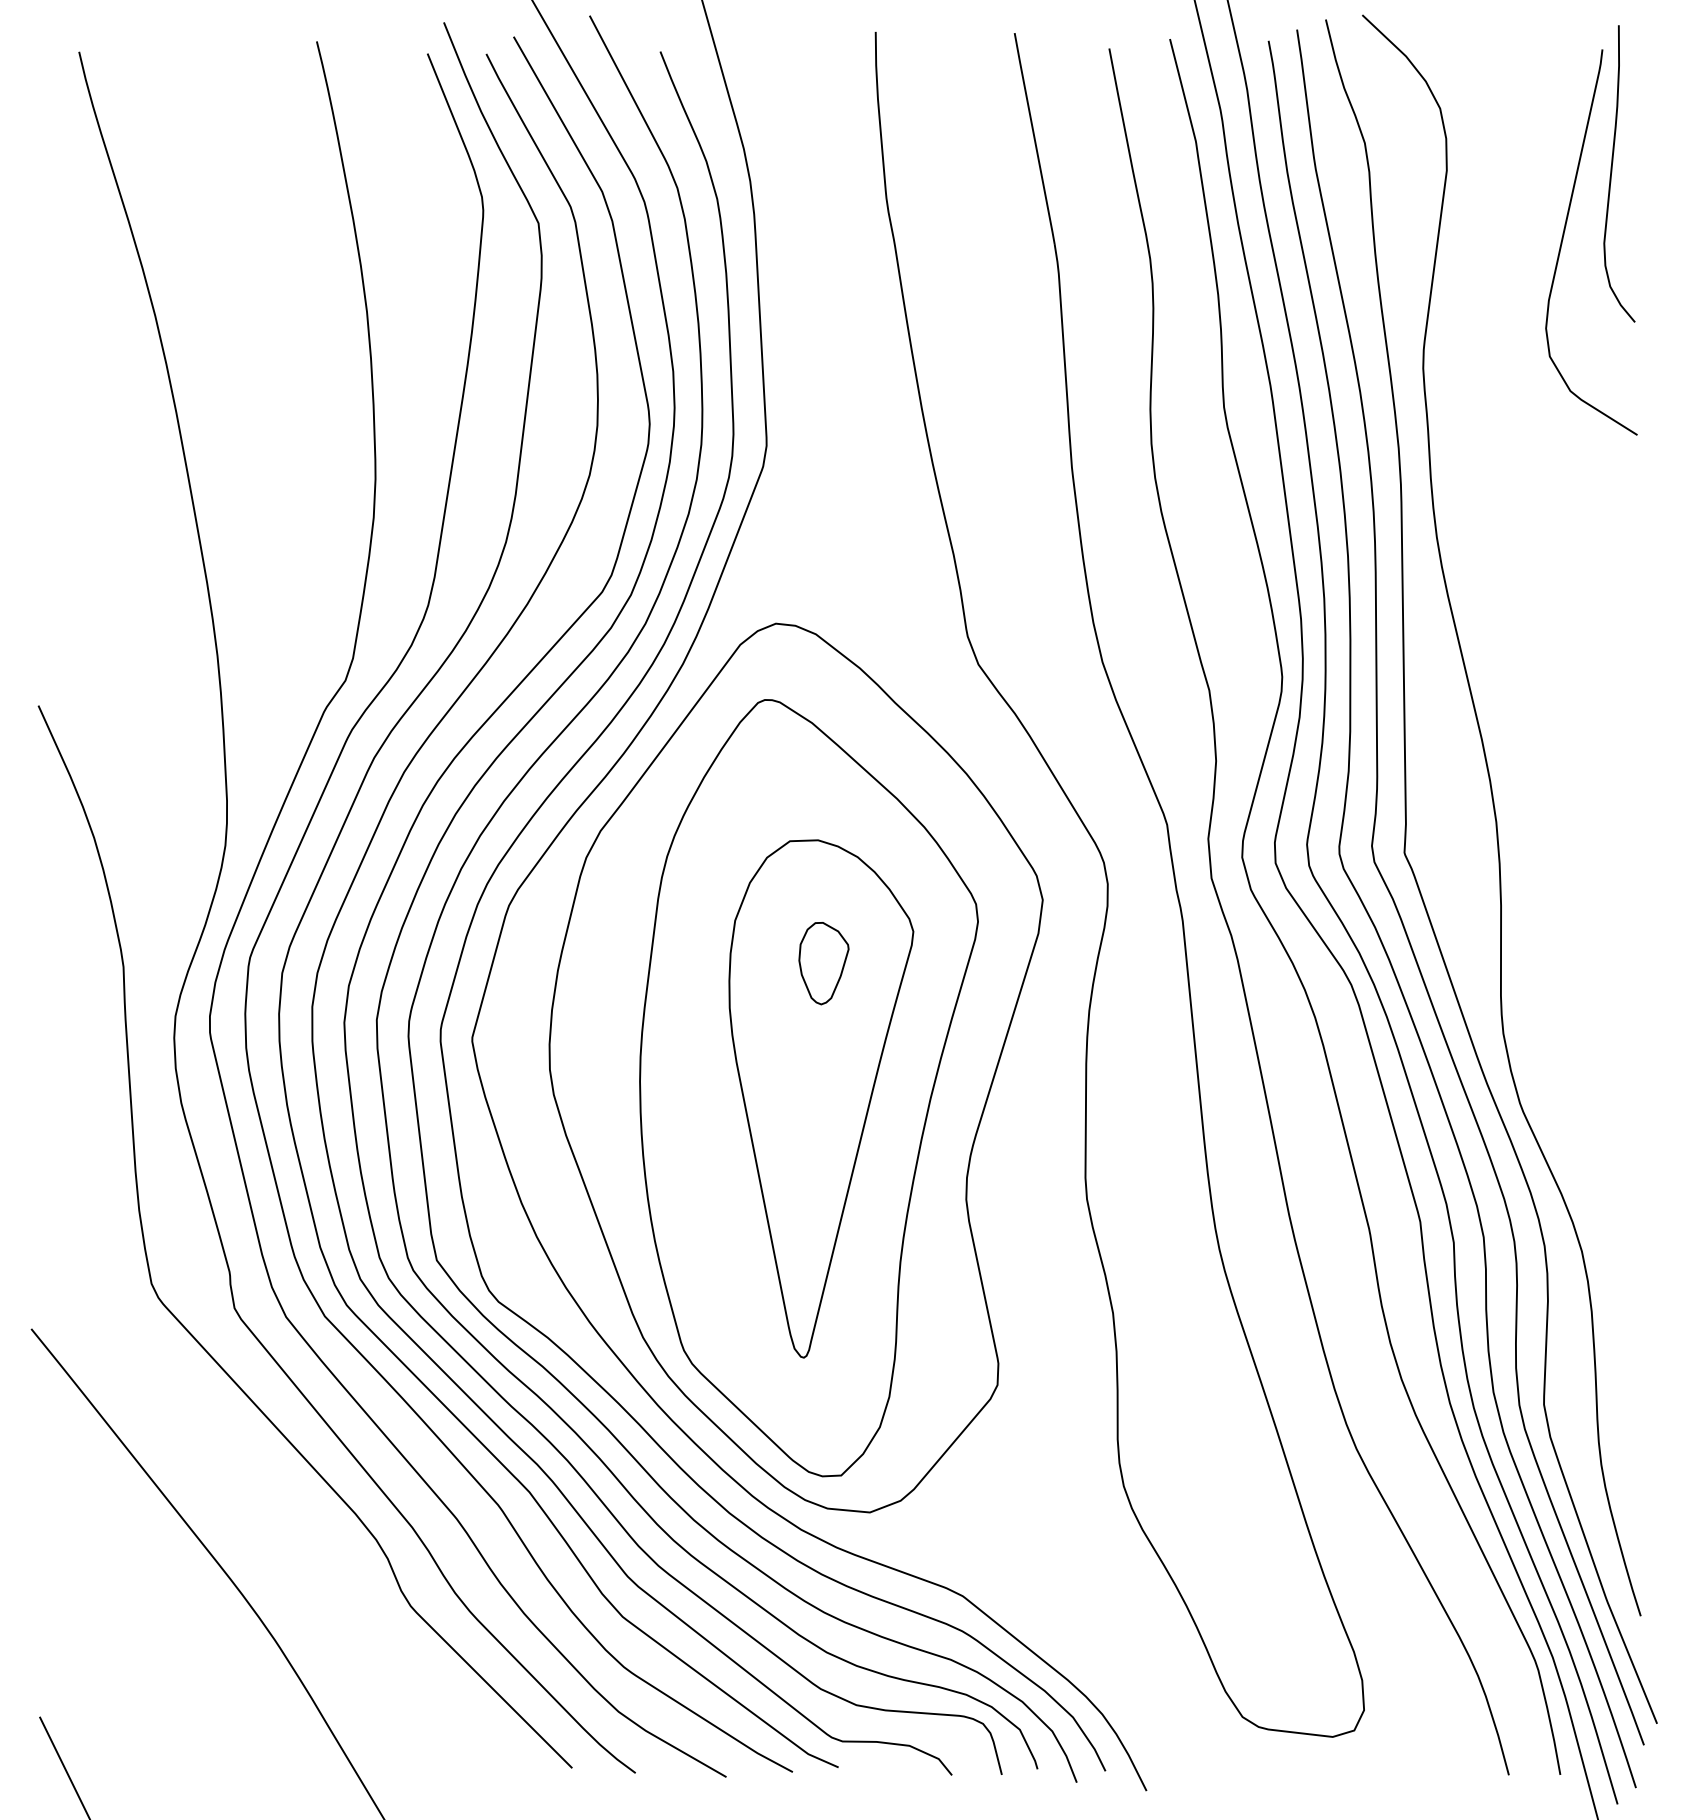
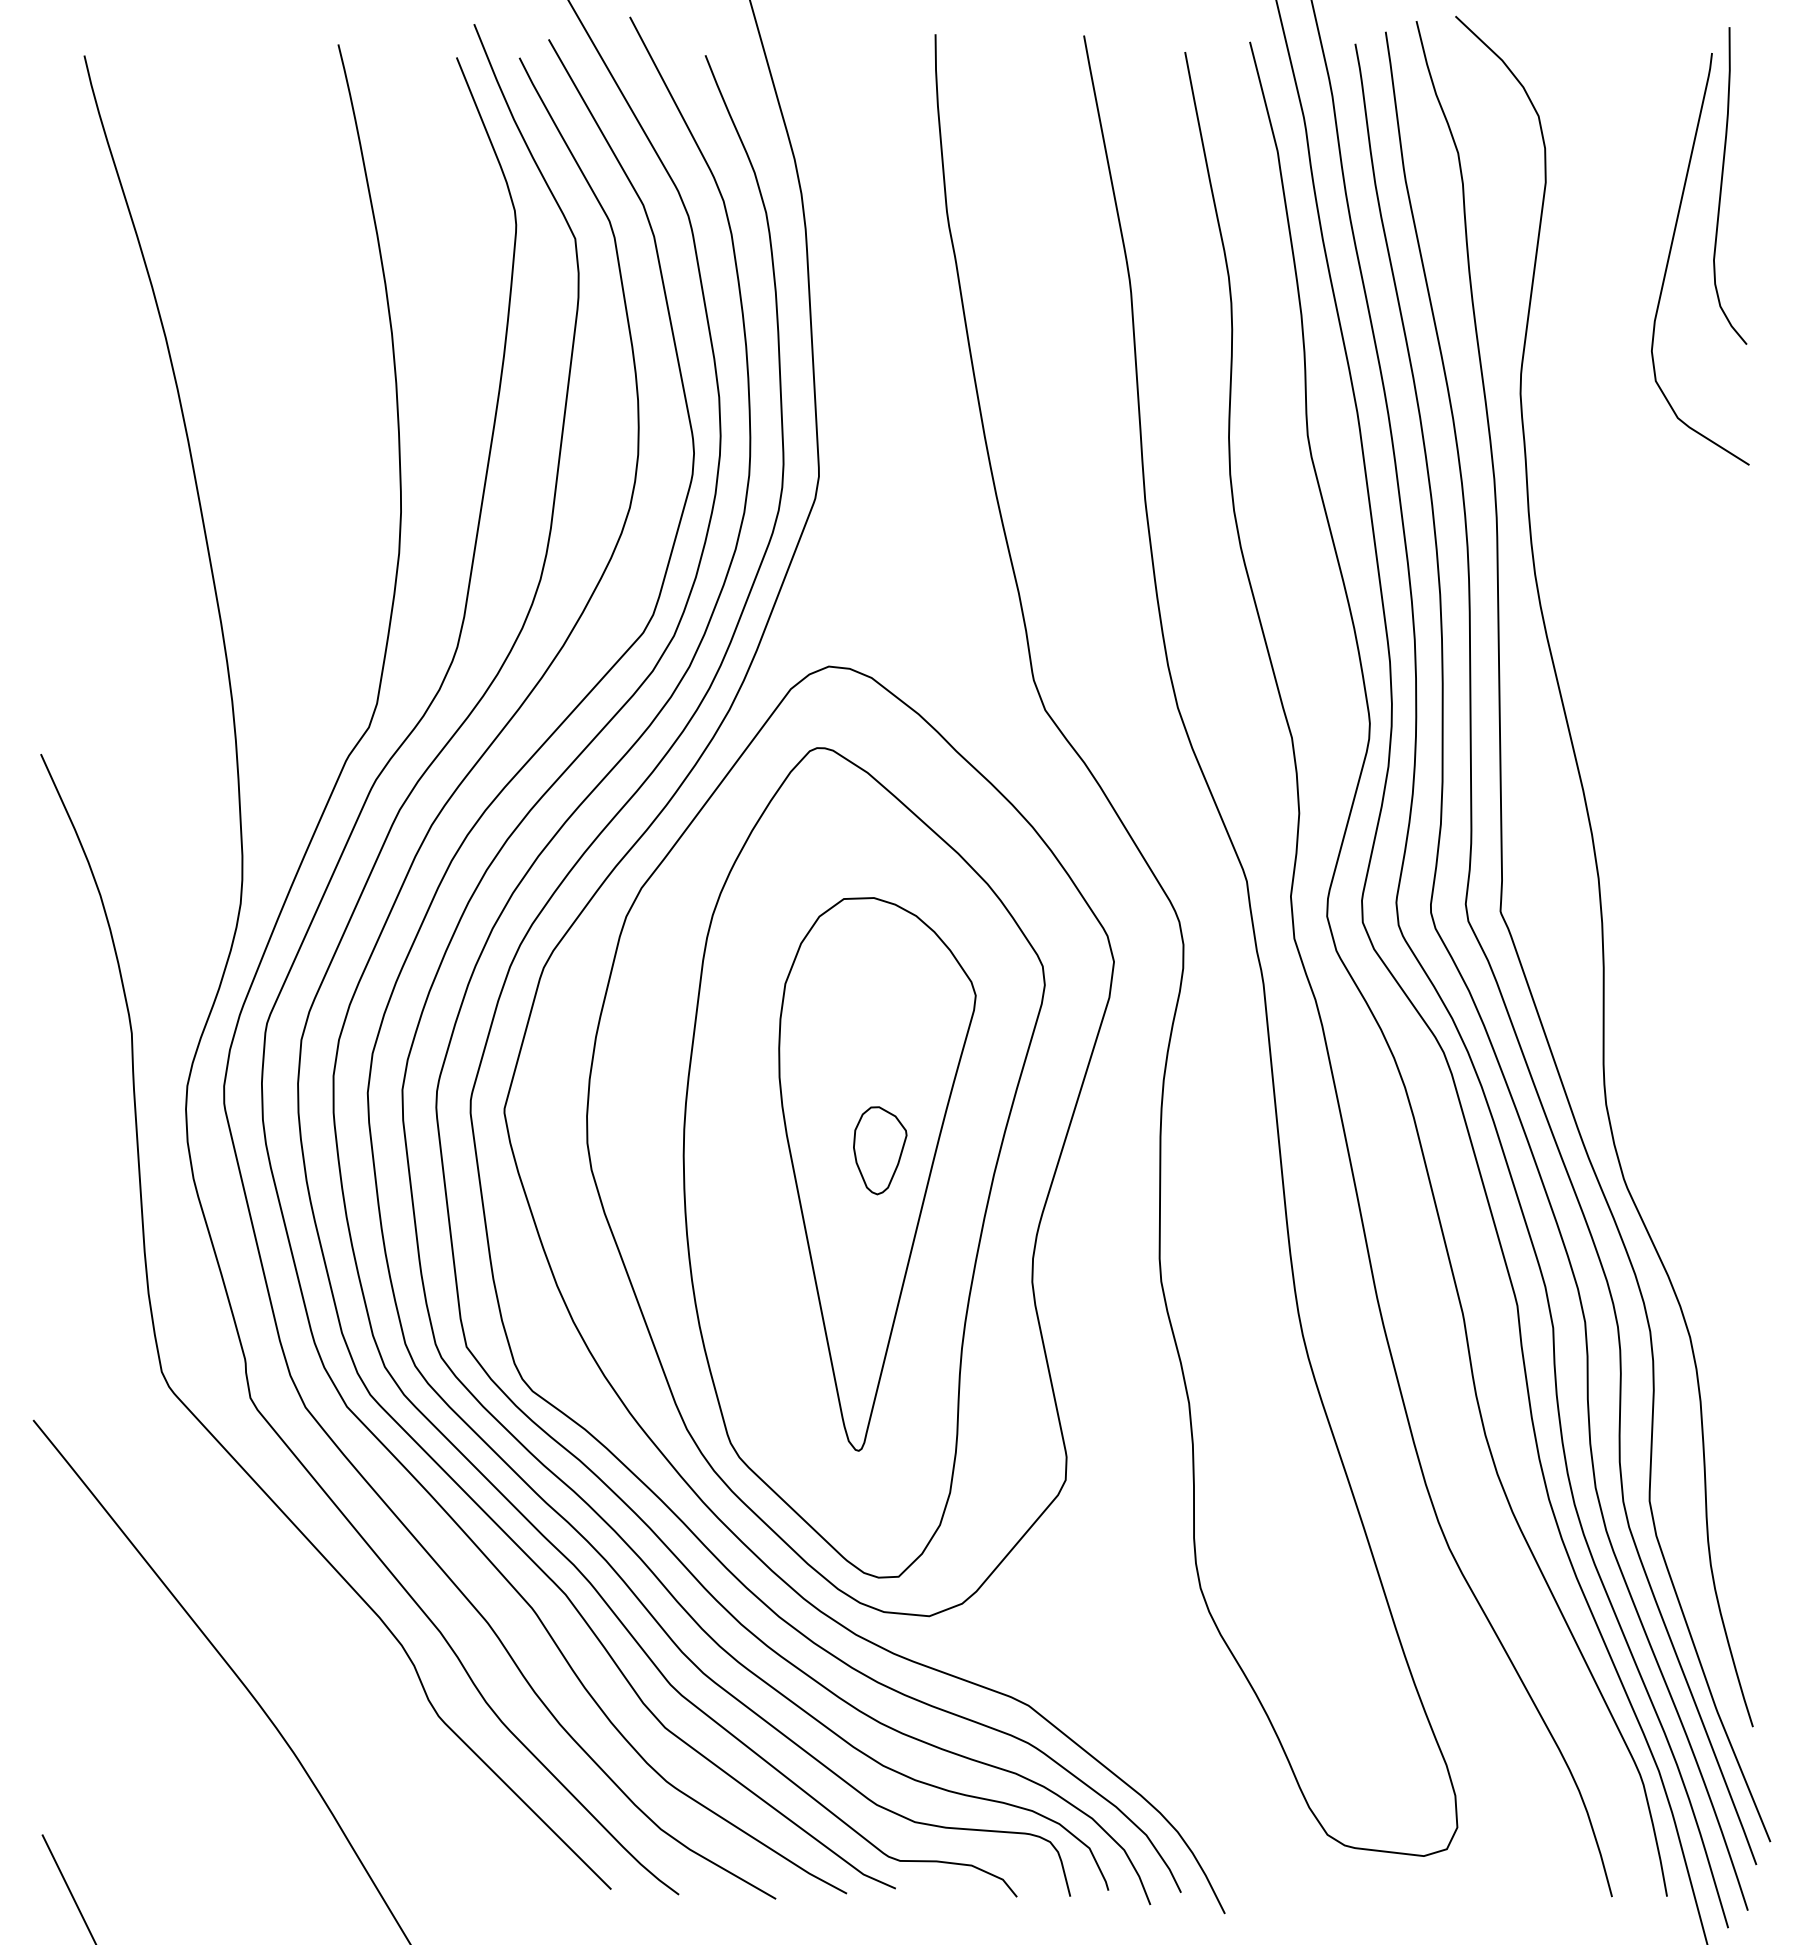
part: (824, 963) -> (880, 1150), moved

